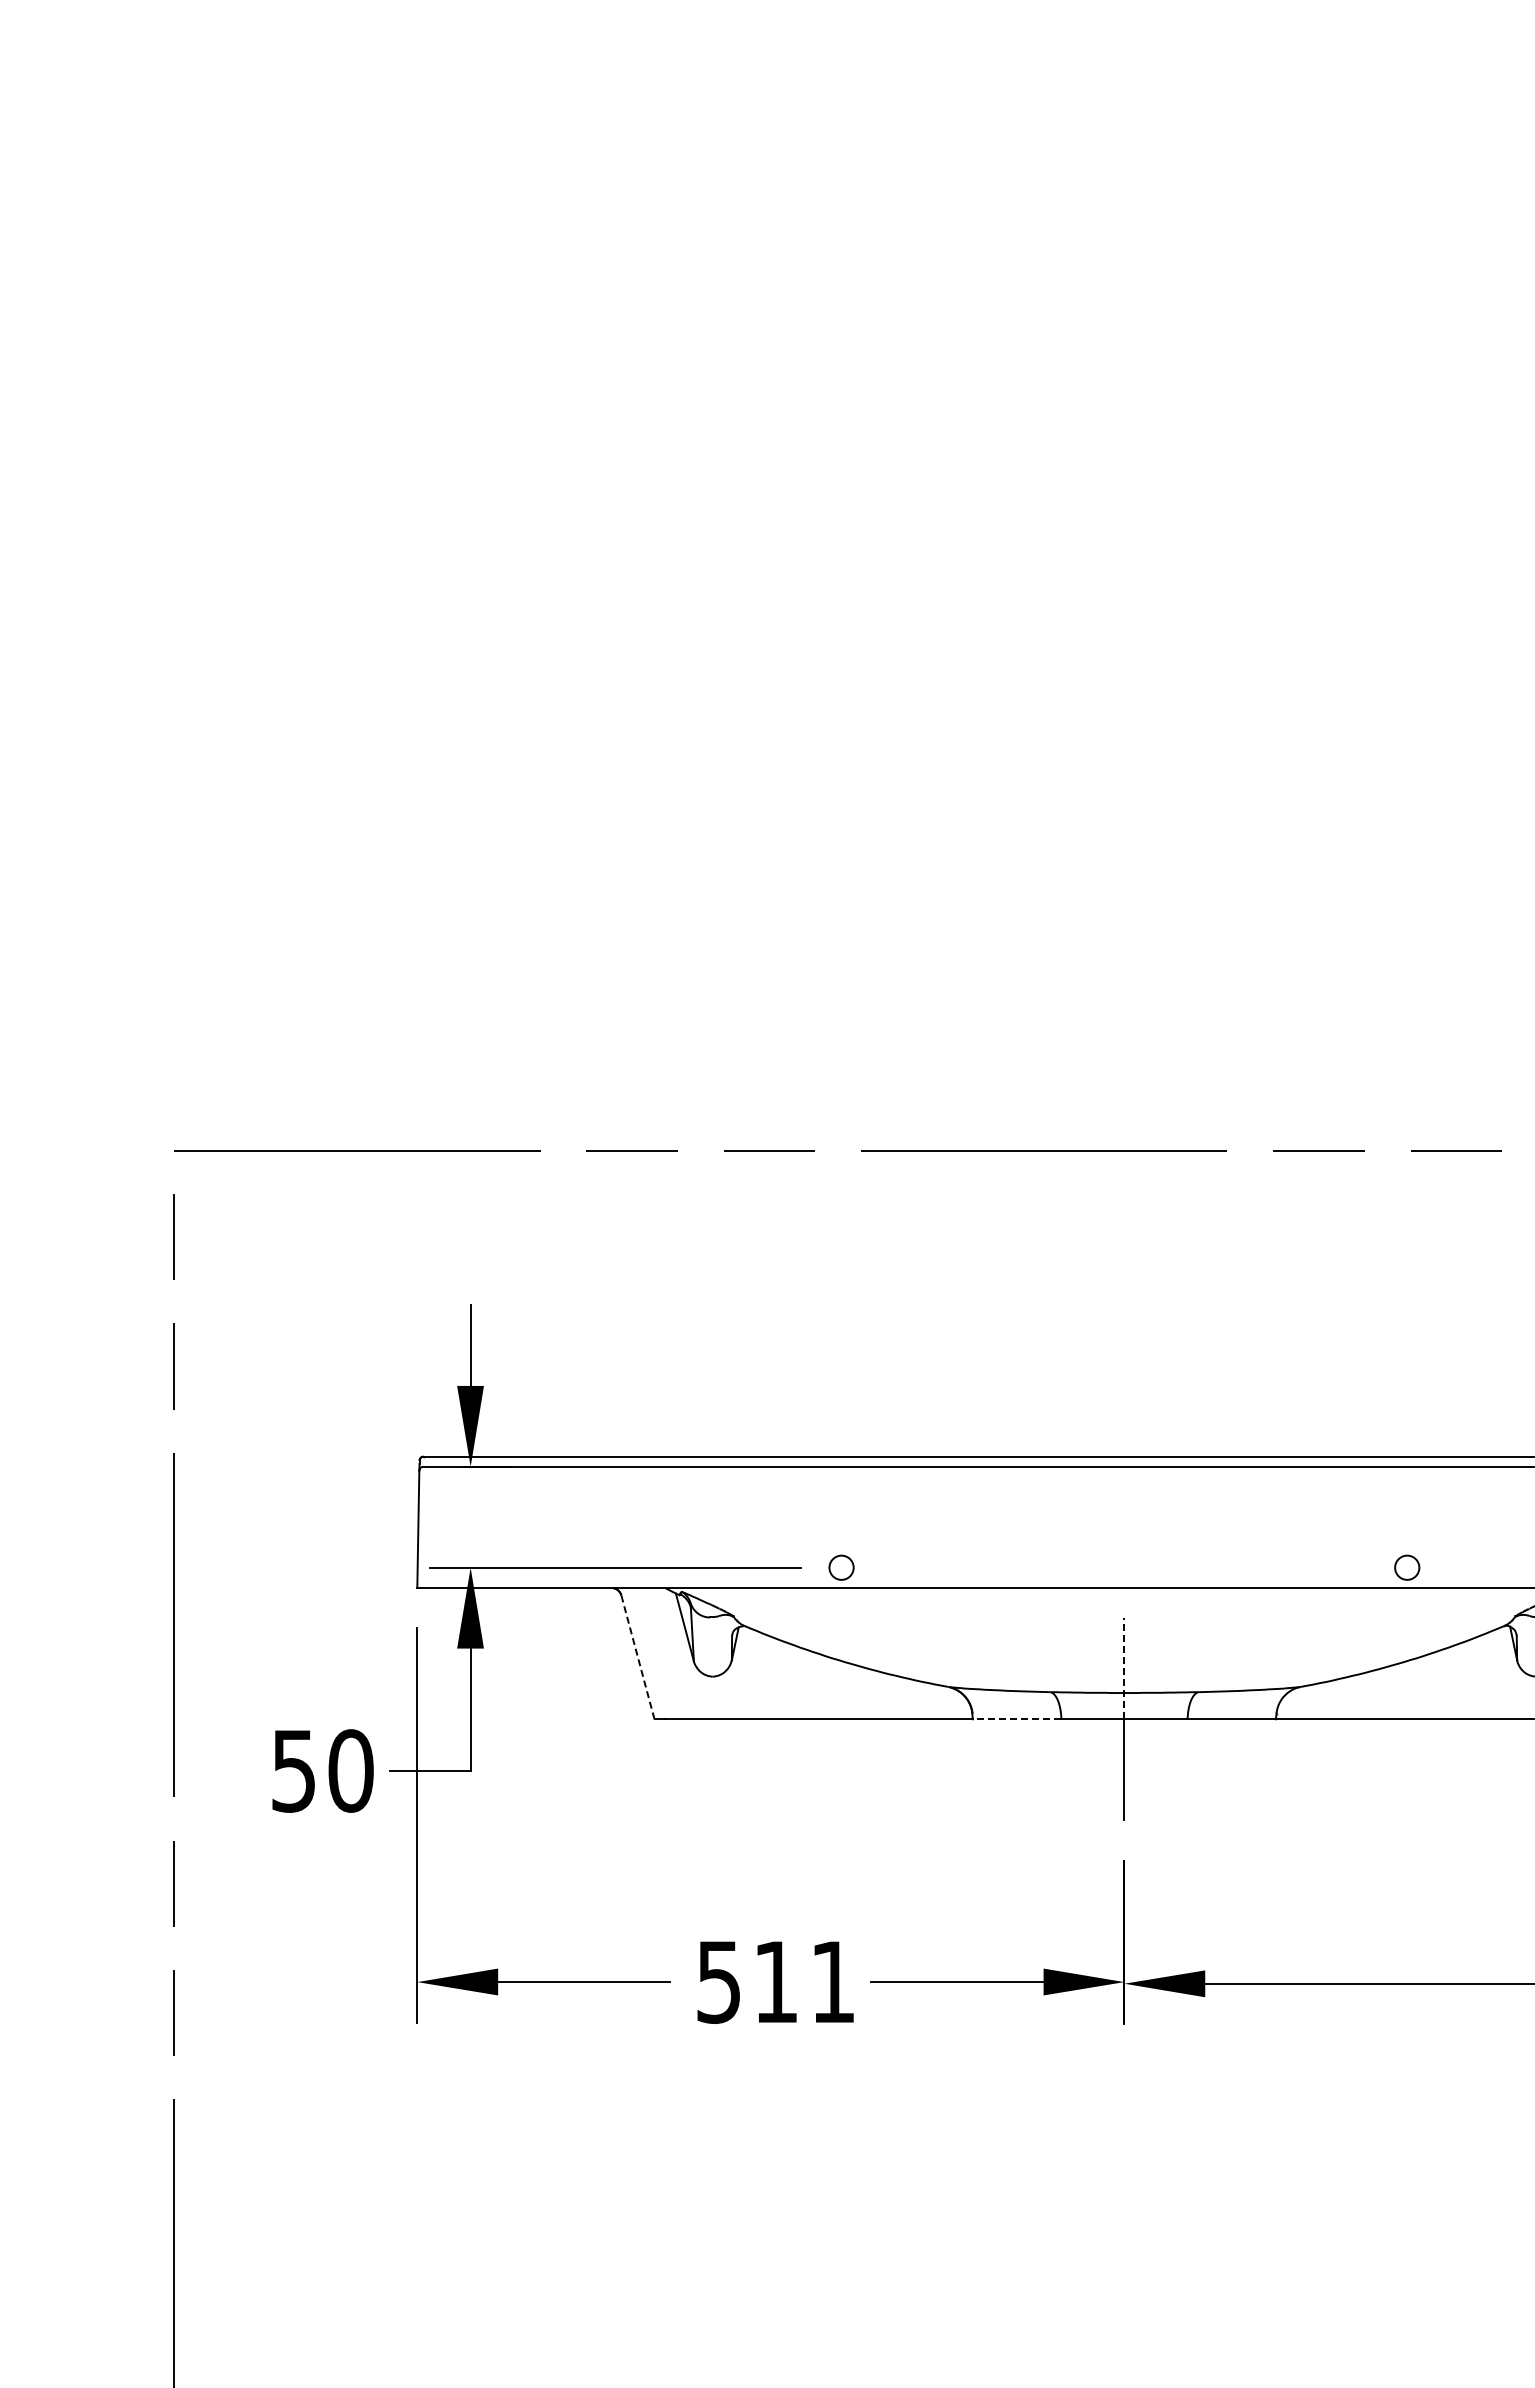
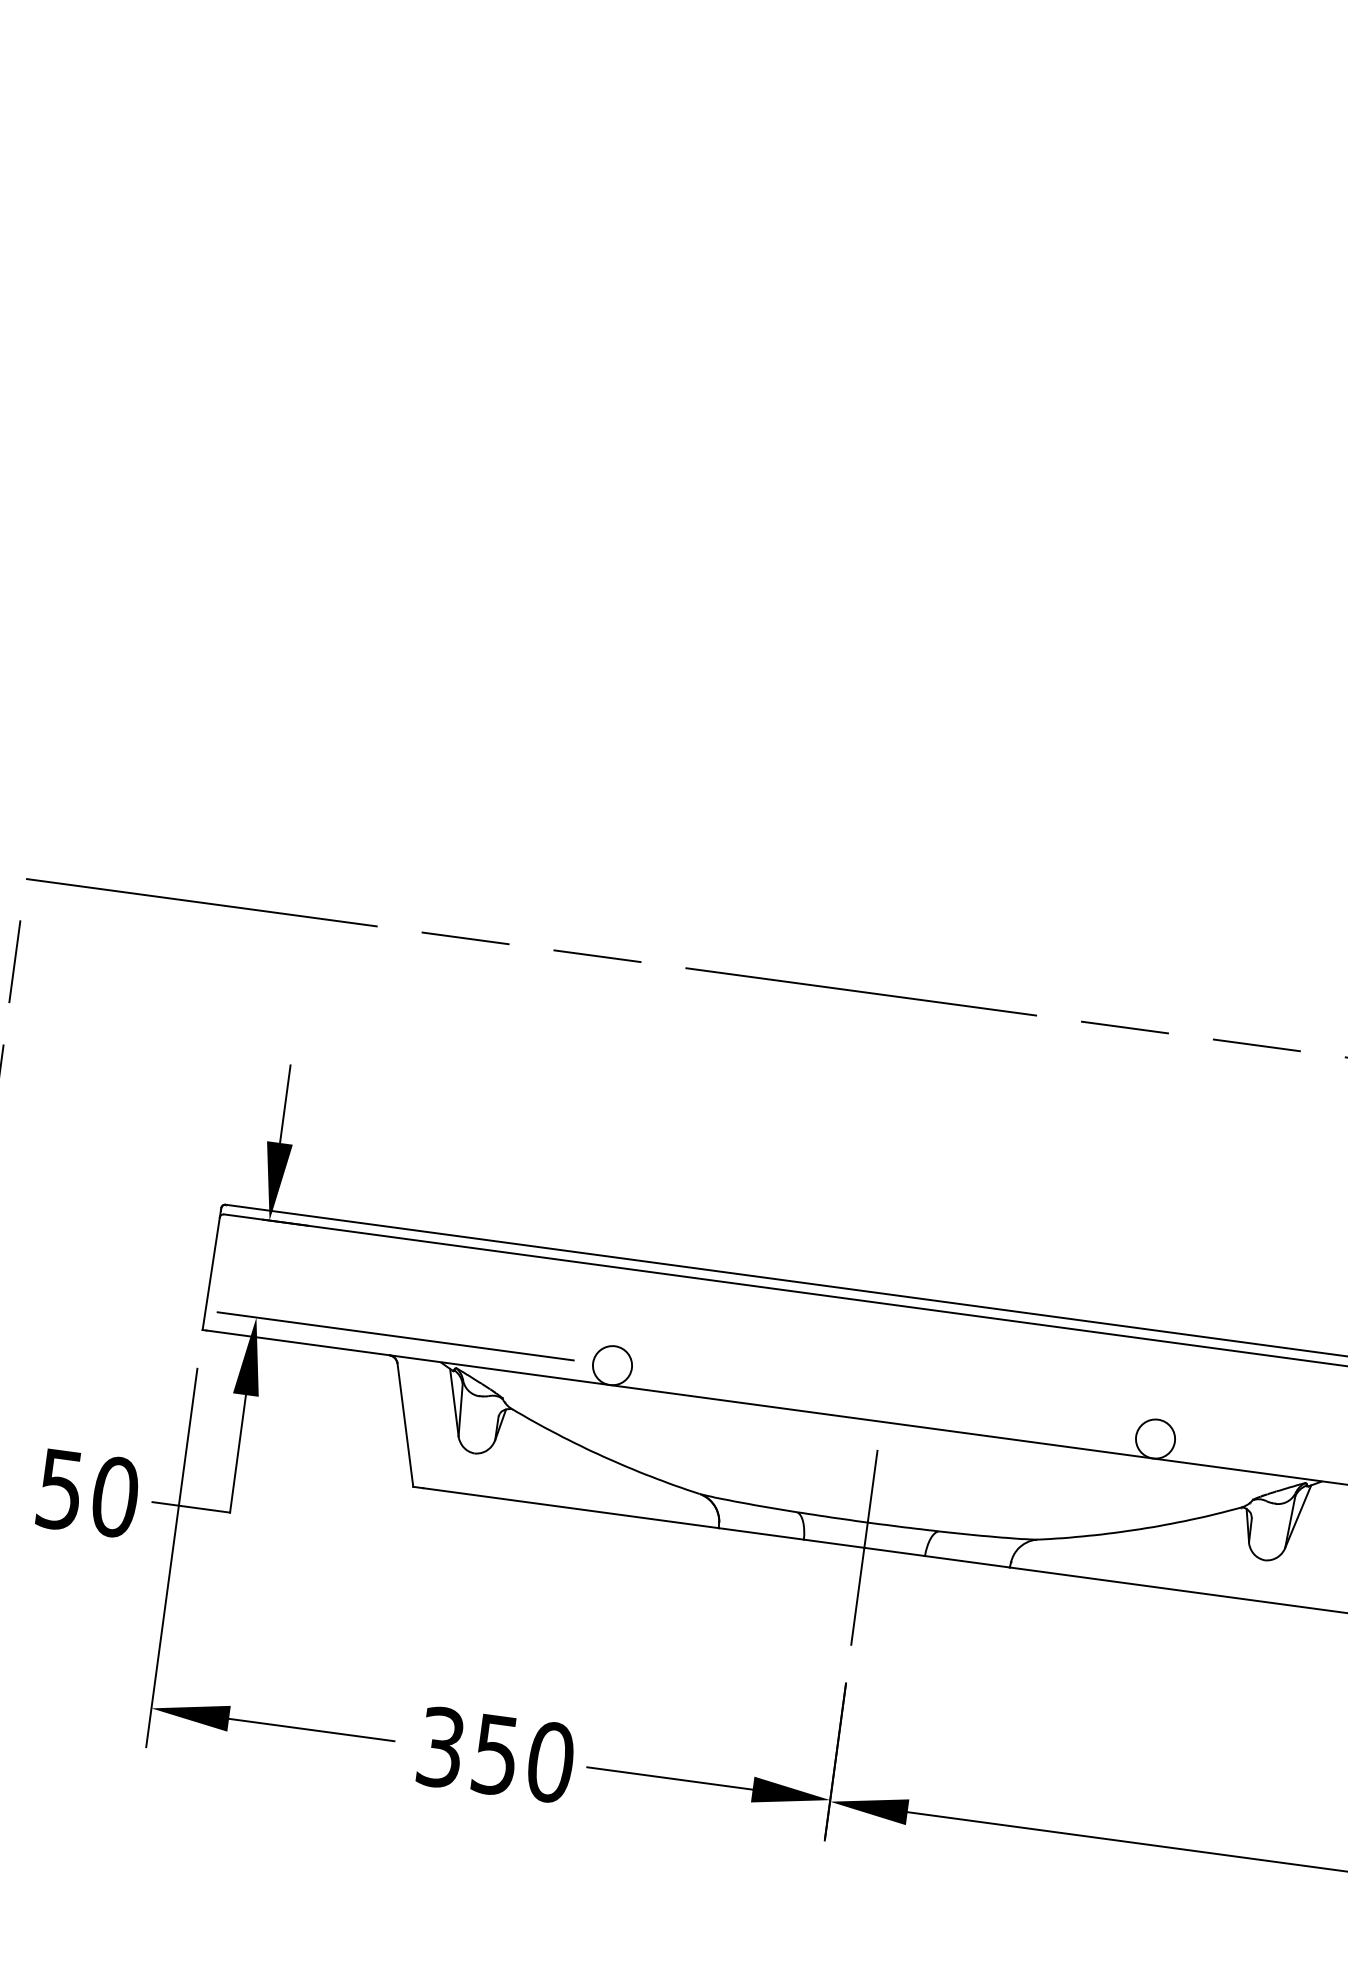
circle: (841, 1567) -> (612, 1365), size x1.67
circle: (1407, 1567) -> (1155, 1438), size x1.67
line: (637, 1656) -> (405, 1424), dashed -> solid
line: (1124, 1668) -> (871, 1499), dashed -> solid
line: (1016, 1719) -> (760, 1534), dashed -> solid
text: (776, 1981) -> (496, 1754), 511 -> 350

